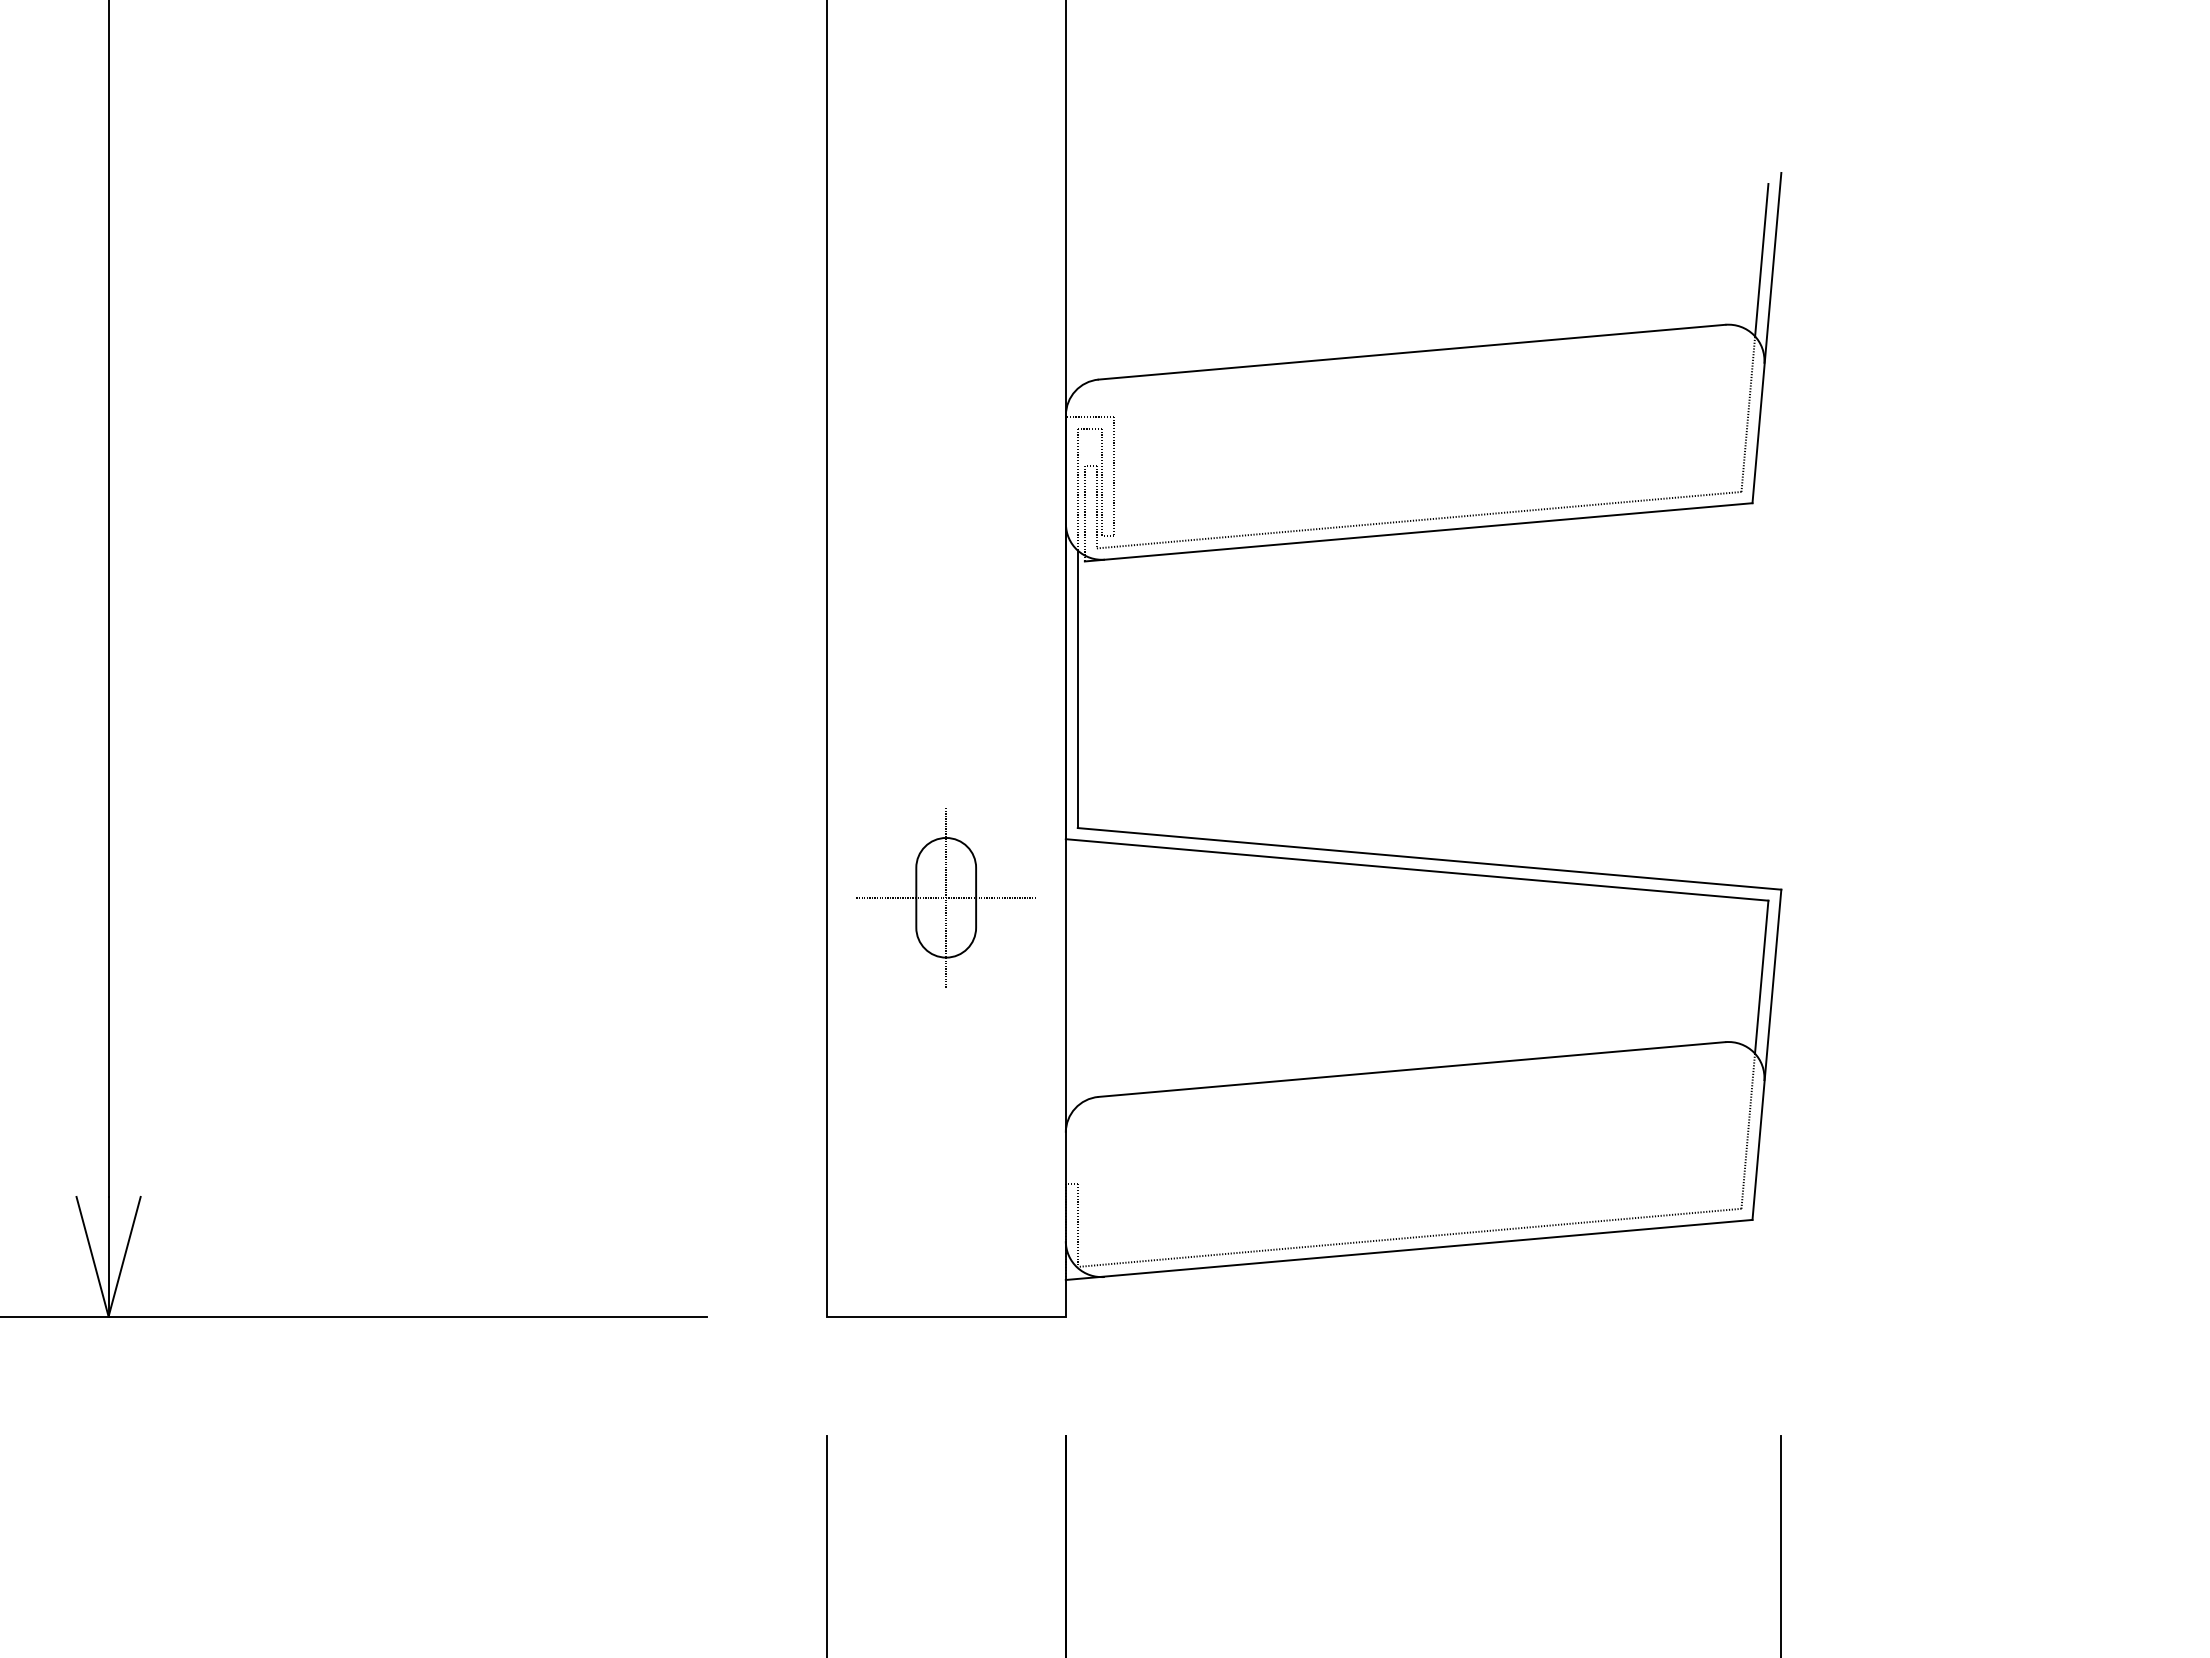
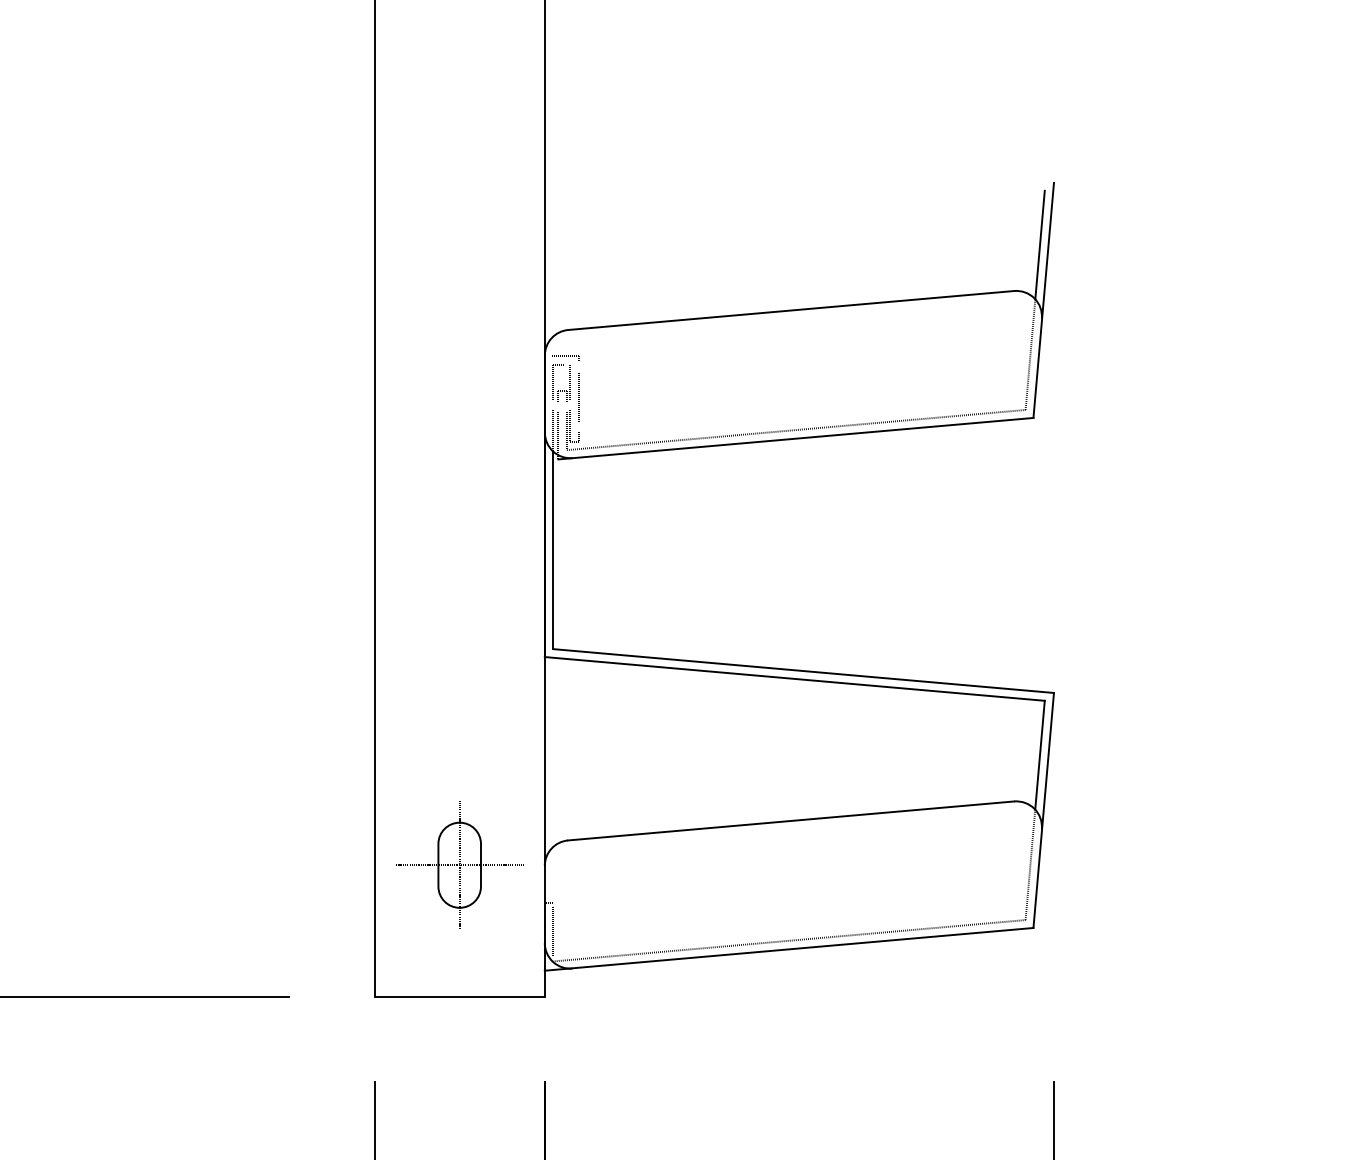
part: (945, 897) -> (459, 865), moved

